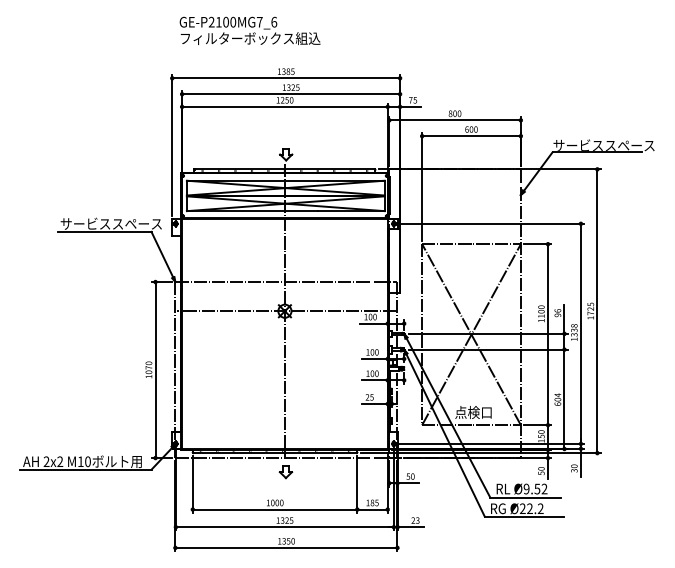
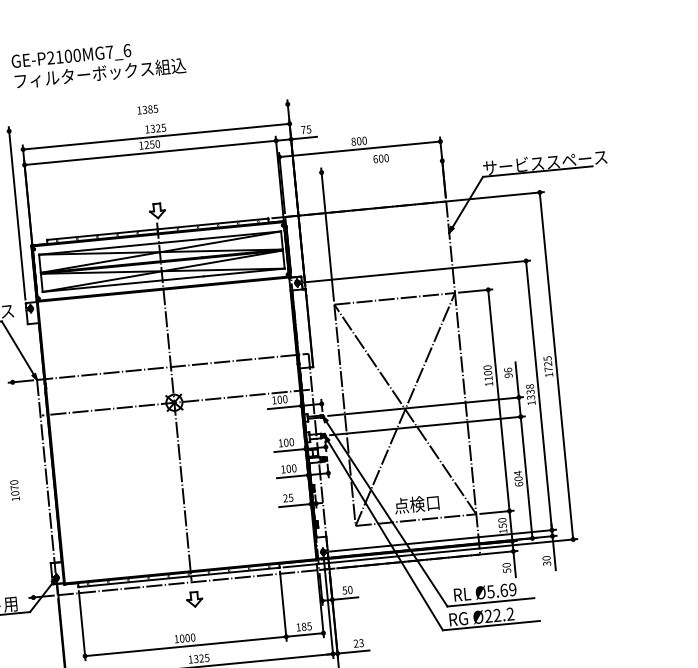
line: (286, 78) -> (148, 117), removed
line: (471, 136) -> (381, 167), removed
line: (155, 370) -> (23, 490), removed
text: (535, 488) -> (501, 590), Ø9.52 -> Ø5.69

